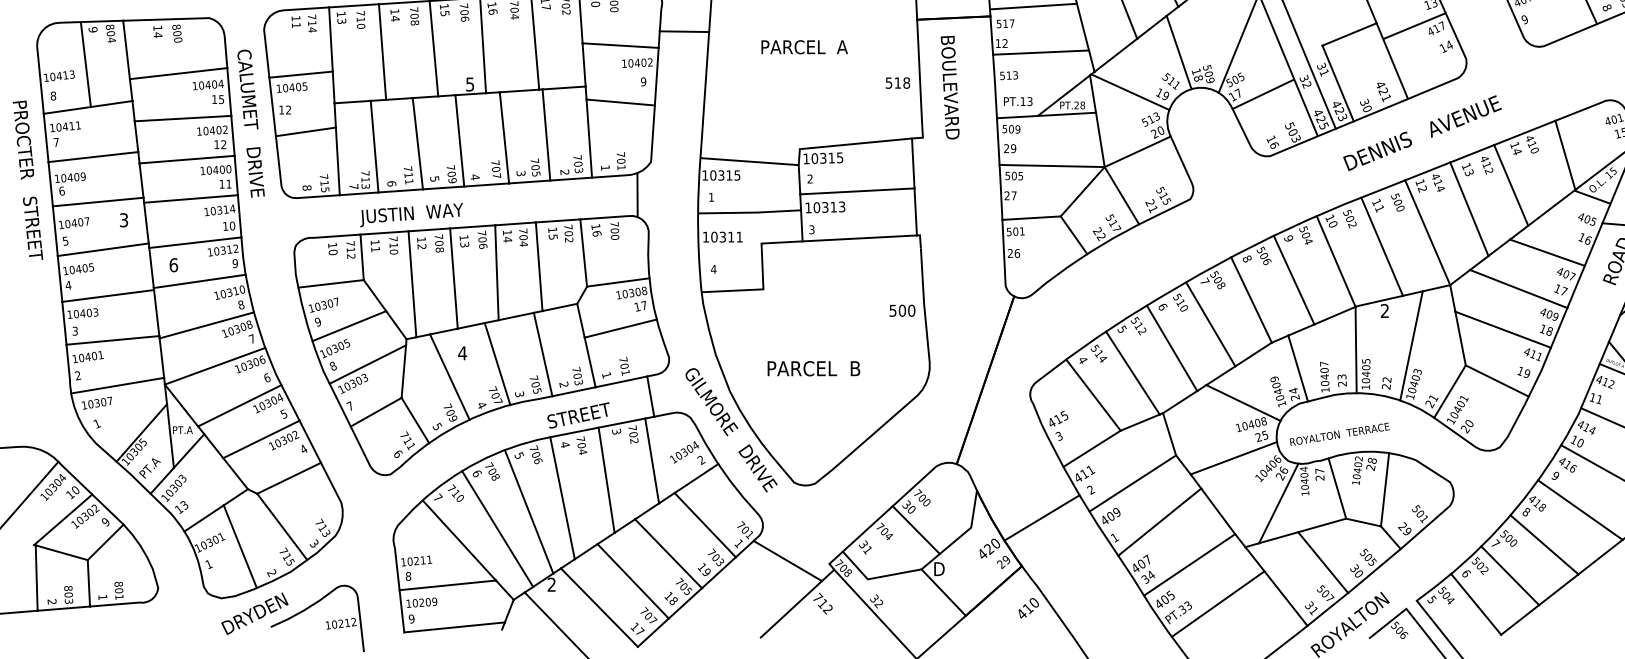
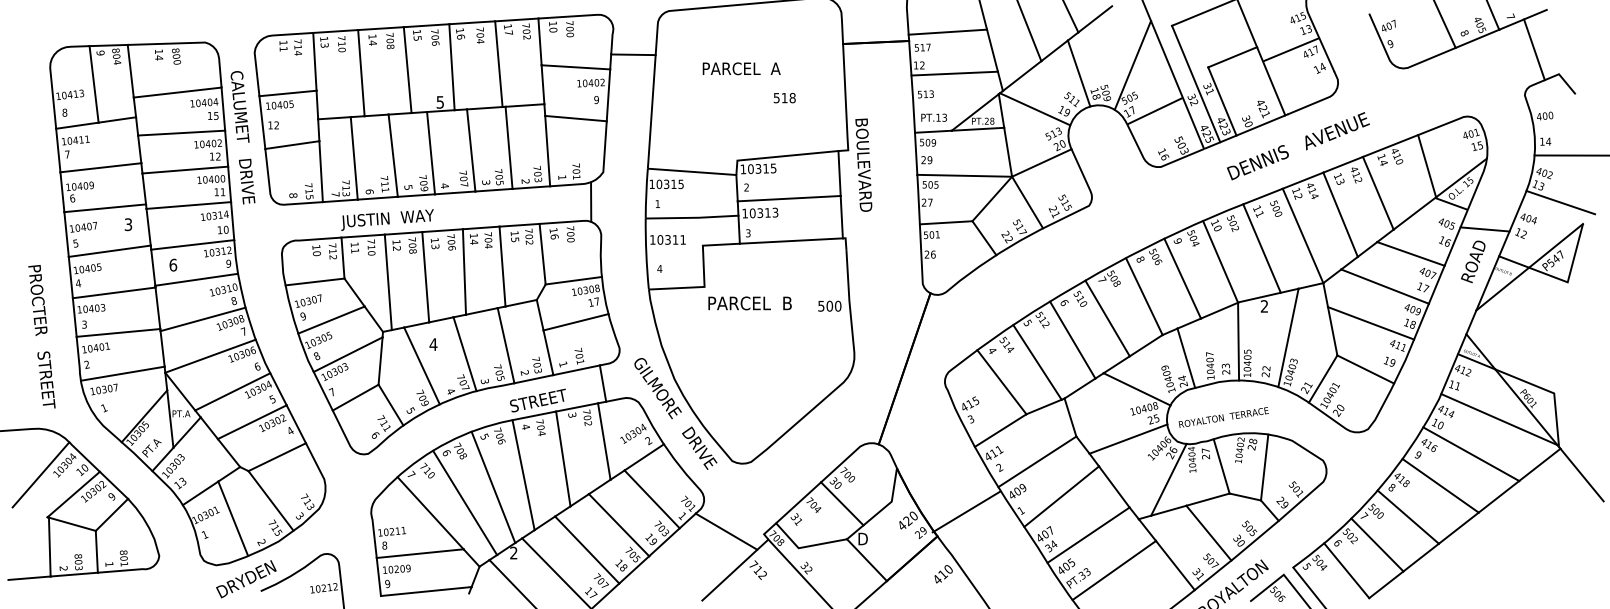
text: (897, 83) -> (784, 98), moved
text: (949, 86) -> (863, 164), moved
text: (27, 180) -> (41, 336), moved
text: (813, 368) -> (749, 303), moved
line: (1041, 517) -> (966, 511), moved

